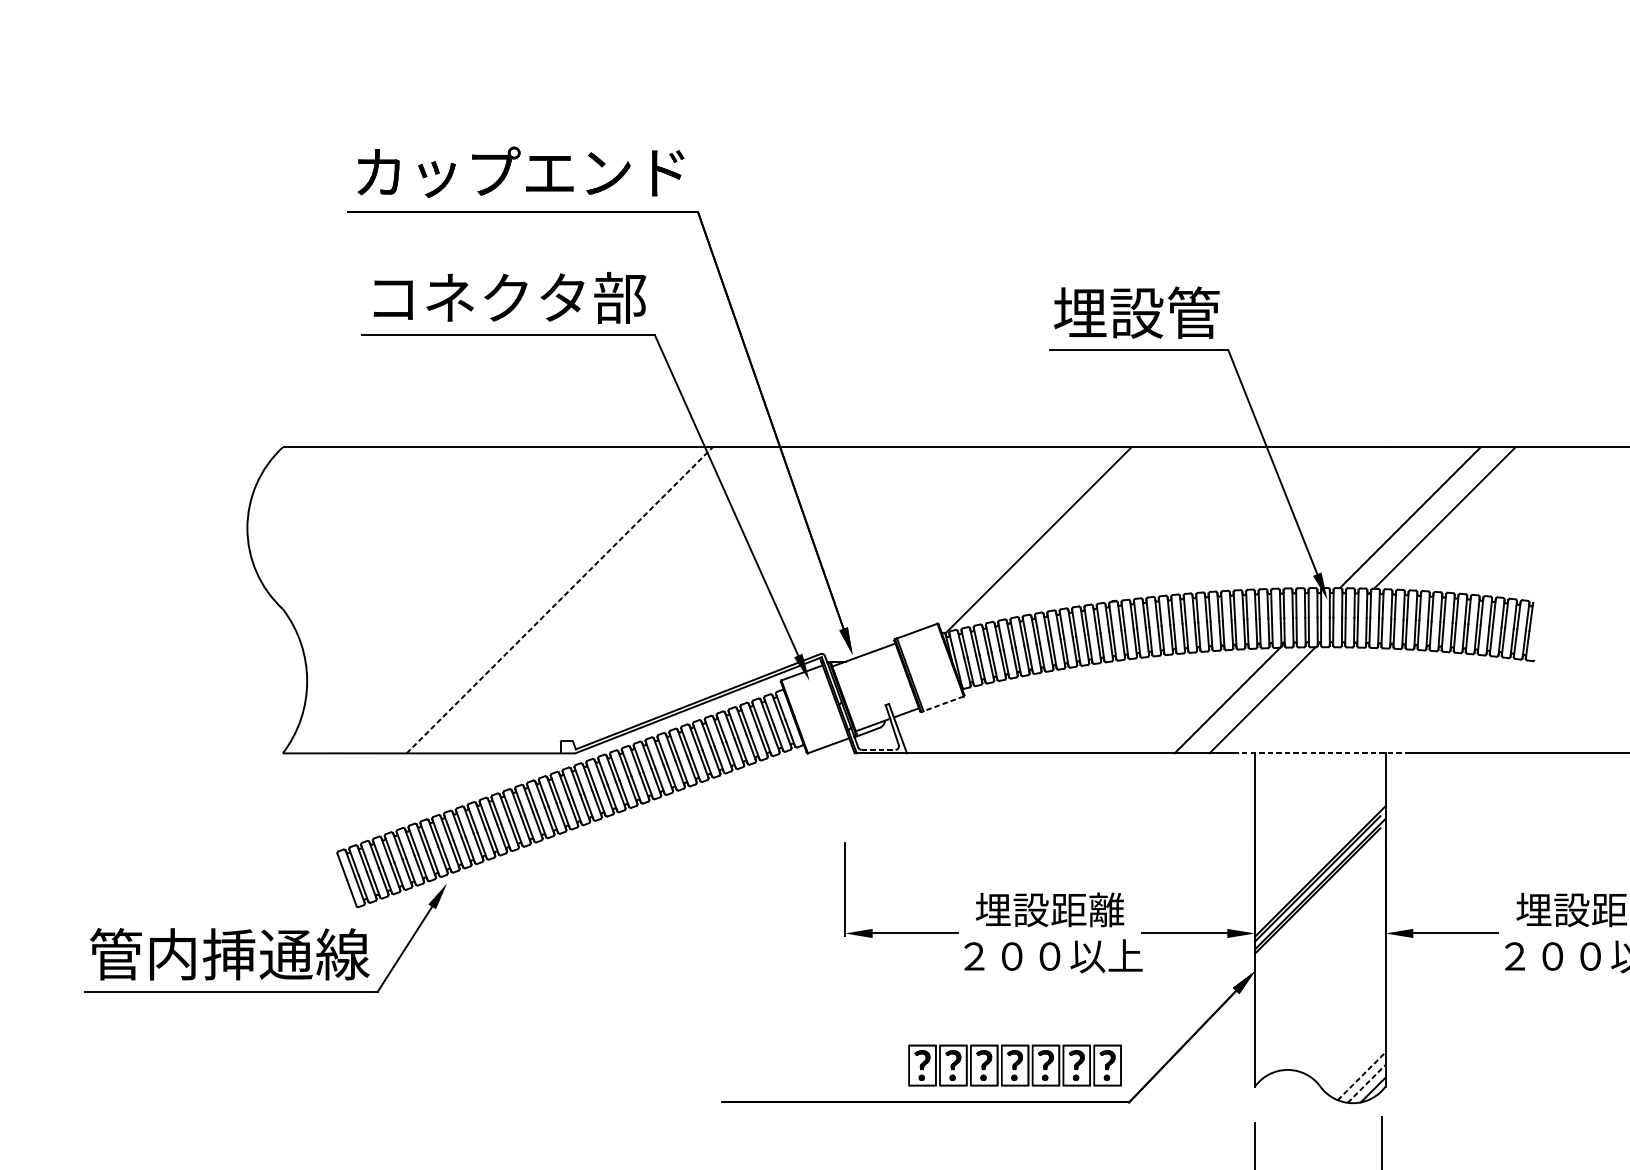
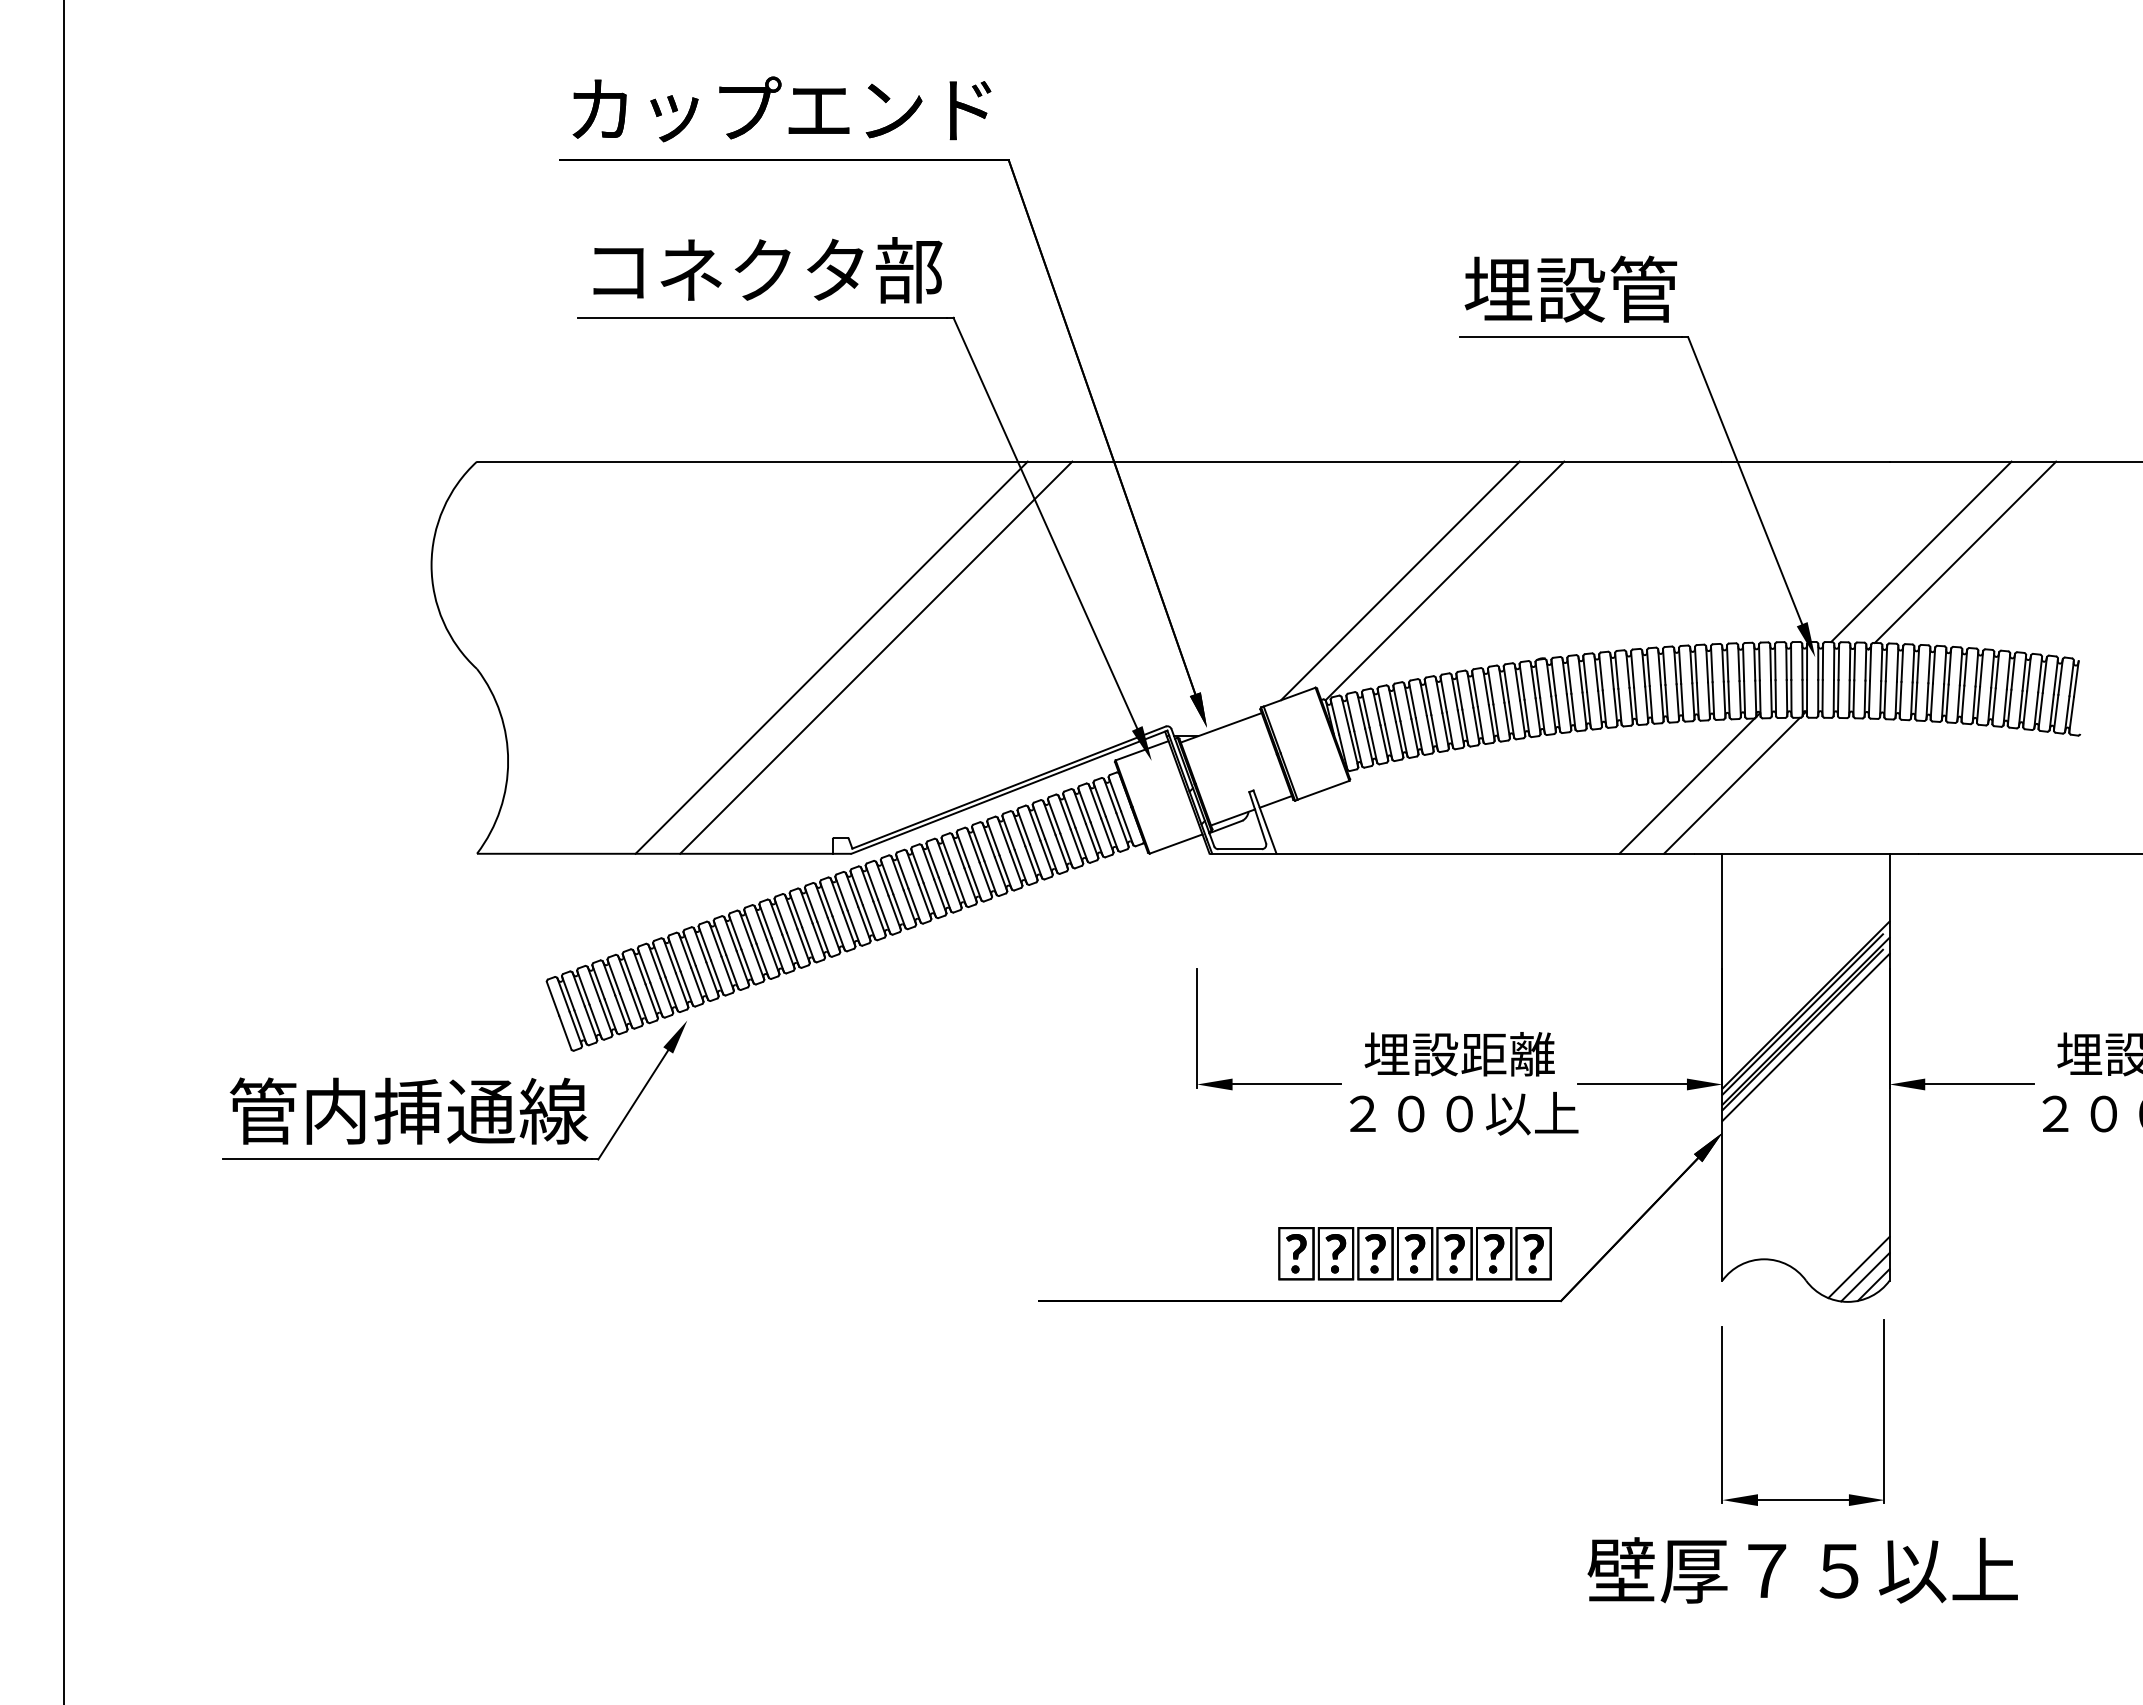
line: (1003, 540) -> (1400, 580), added
line: (560, 600) -> (832, 657), dashed -> solid
line: (594, 600) -> (876, 657), added
line: (943, 703) -> (1323, 790), dashed -> solid
line: (878, 750) -> (1240, 849), dashed -> solid
line: (1320, 753) -> (1806, 853), dashed -> solid
line: (1319, 896) -> (1805, 1037), added
line: (1362, 1076) -> (1859, 1267), dashed -> solid
line: (1366, 1083) -> (1865, 1276), dashed -> solid

